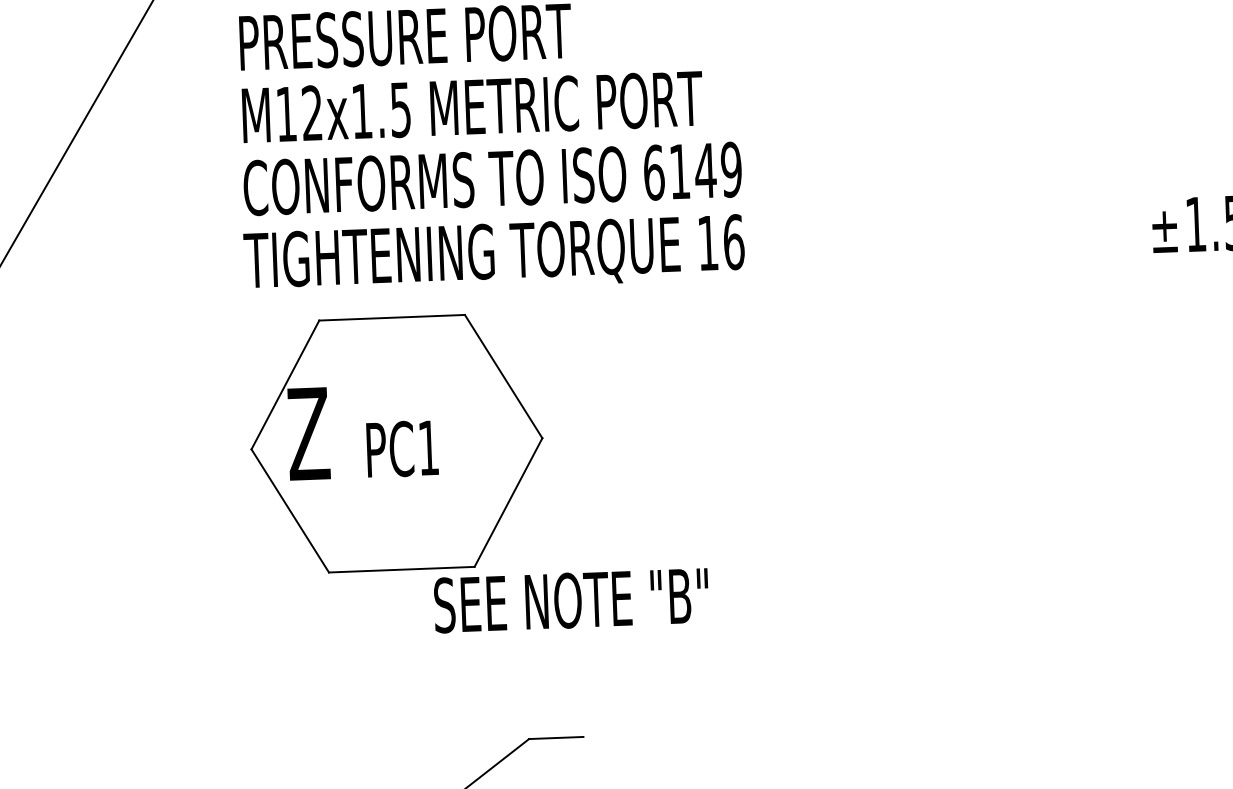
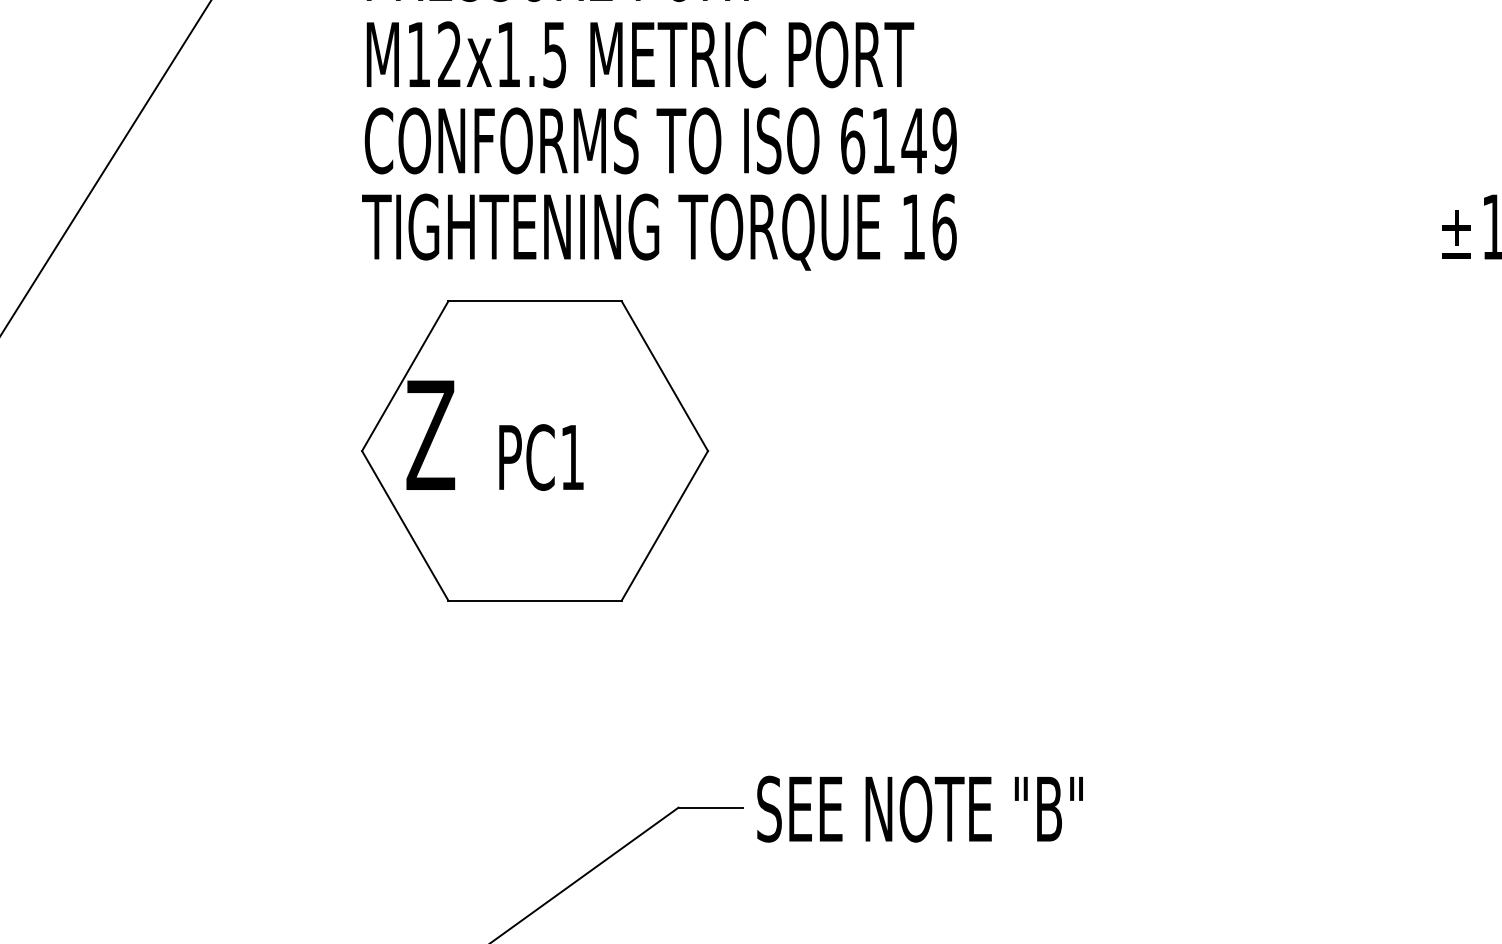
text: (570, 600) -> (919, 808), moved

